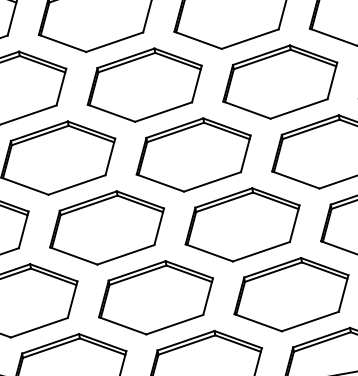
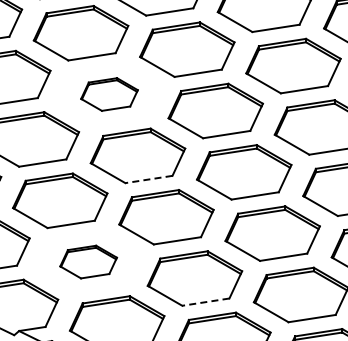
part: (144, 85) -> (109, 94), size x0.6
line: (211, 182) -> (148, 179), solid -> dashed
part: (155, 297) -> (88, 261), size x0.6
line: (309, 322) -> (205, 302), solid -> dashed

